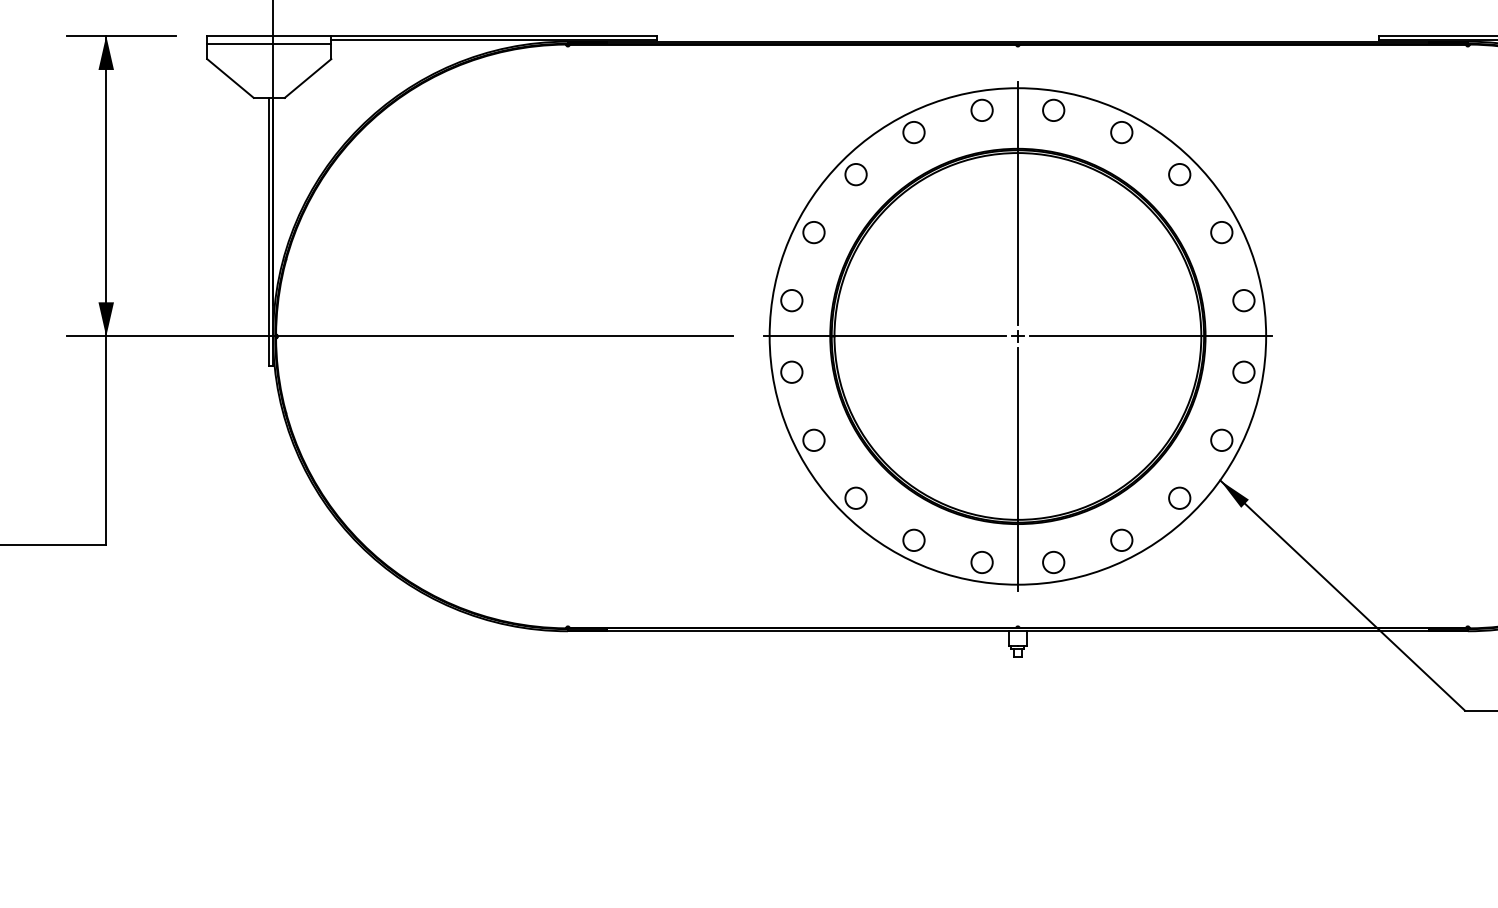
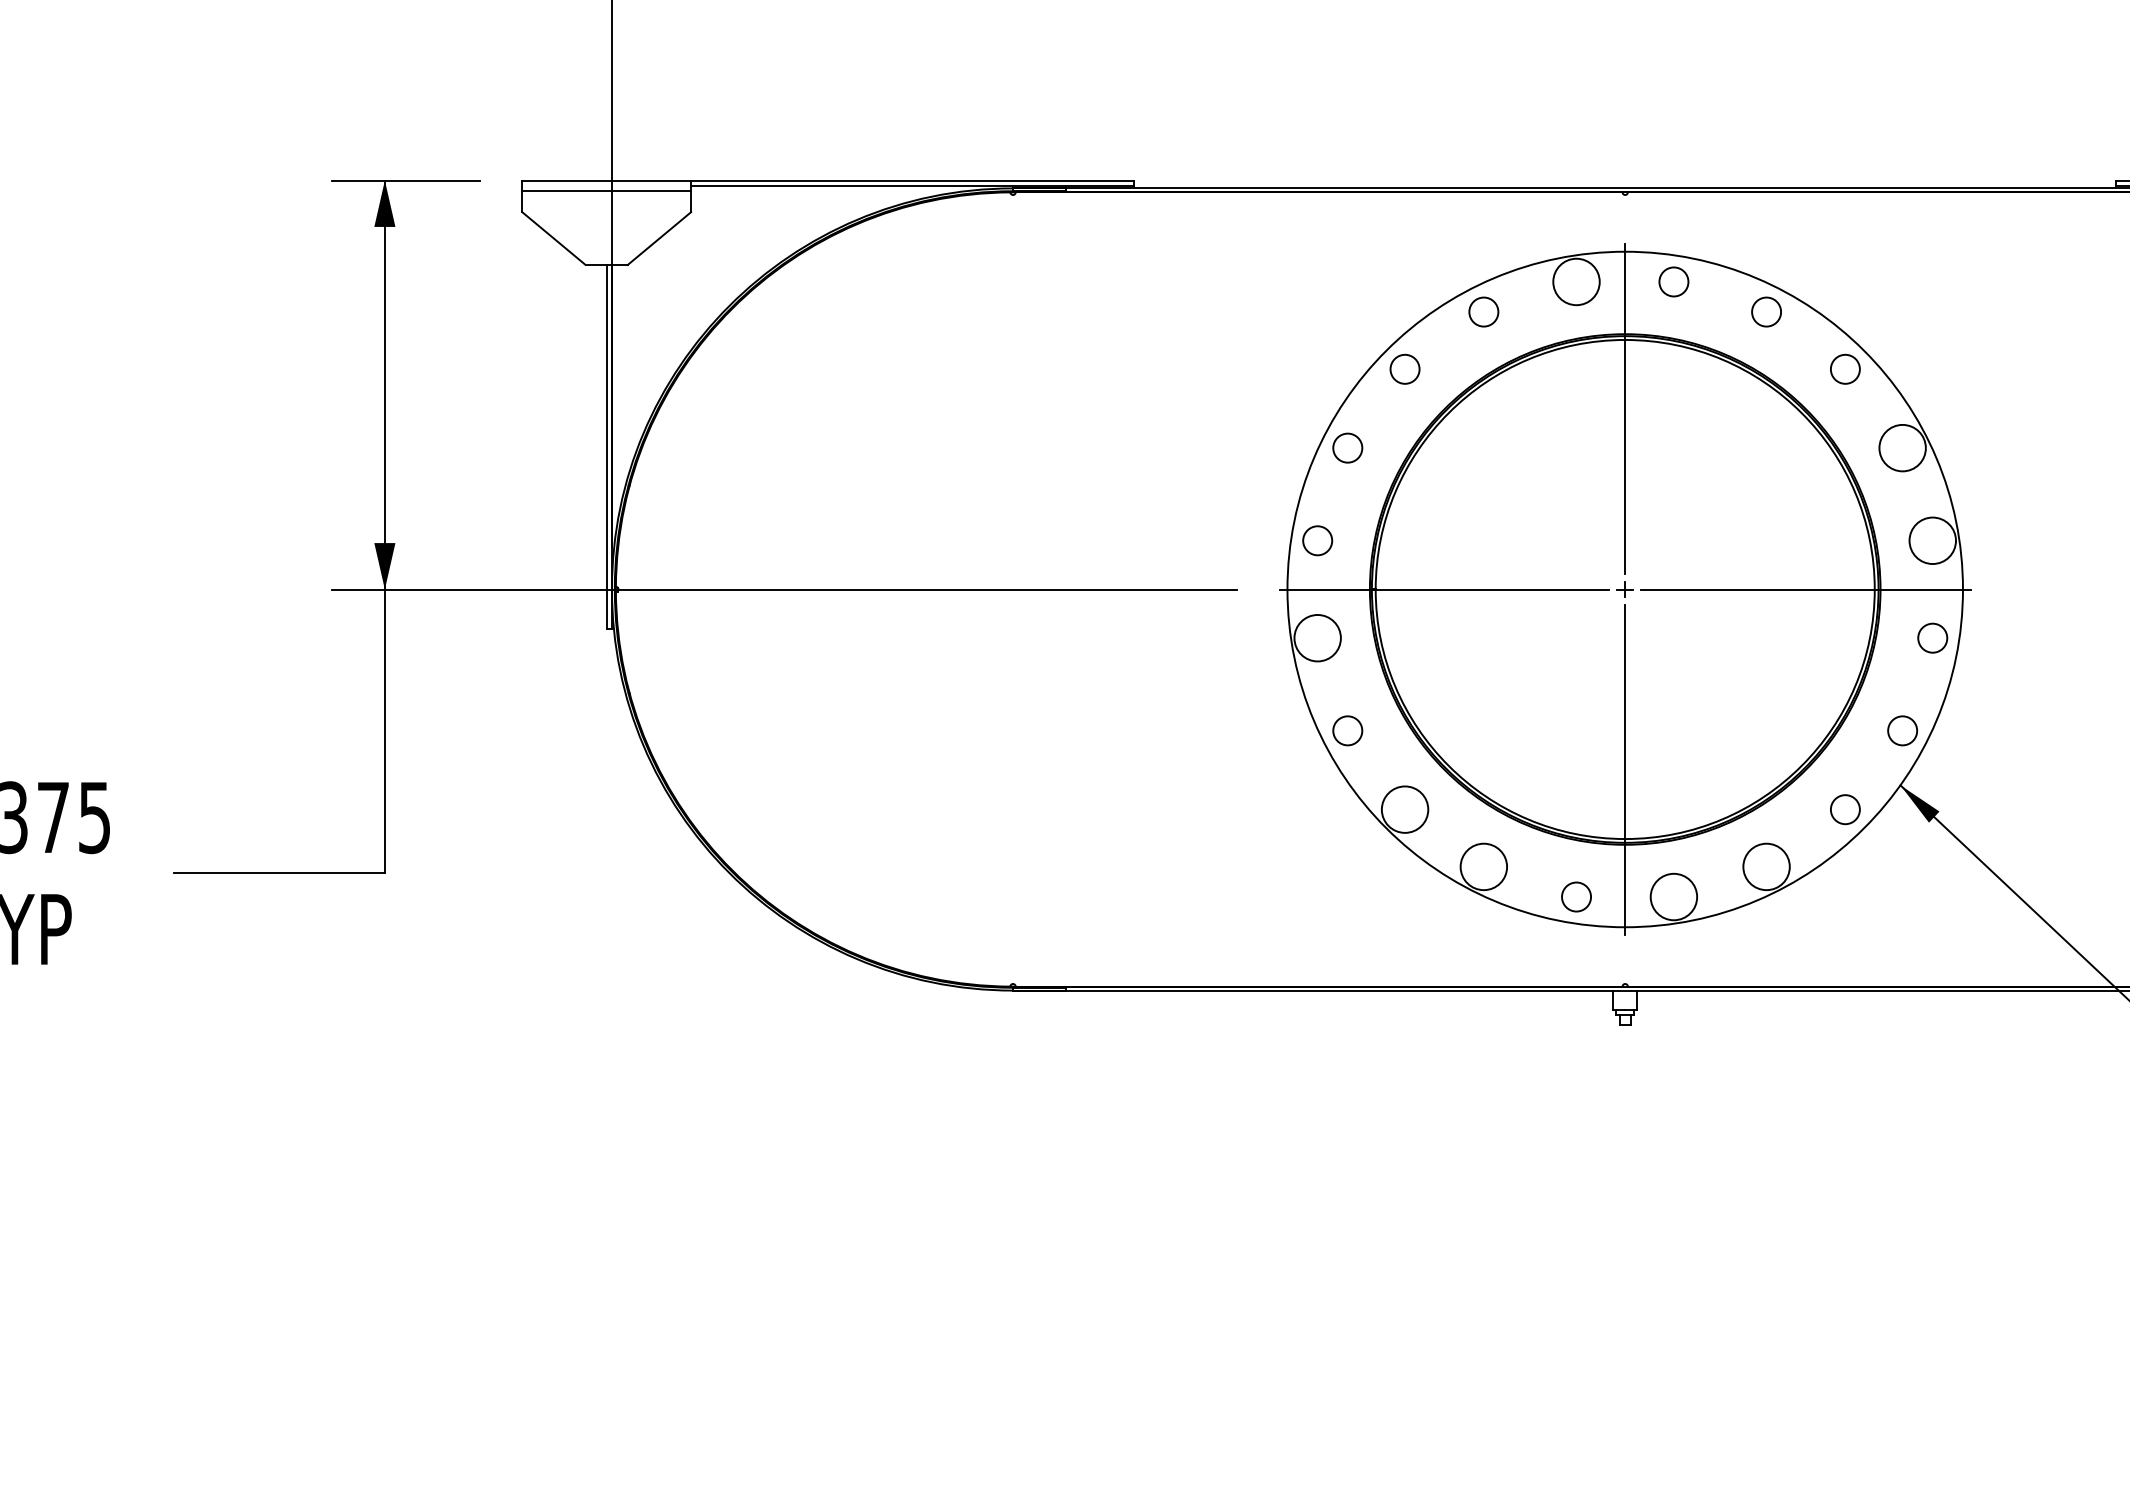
circle: (982, 110) -> (1576, 281), size x1.6
circle: (1221, 232) -> (1902, 447), size x1.6
circle: (1243, 300) -> (1932, 540), size x1.6
circle: (791, 371) -> (1317, 637), size x1.6
circle: (855, 498) -> (1404, 809), size x1.6
circle: (913, 540) -> (1483, 866), size x1.6
circle: (1121, 540) -> (1766, 866), size x1.6
circle: (1053, 562) -> (1673, 896), size x1.6

